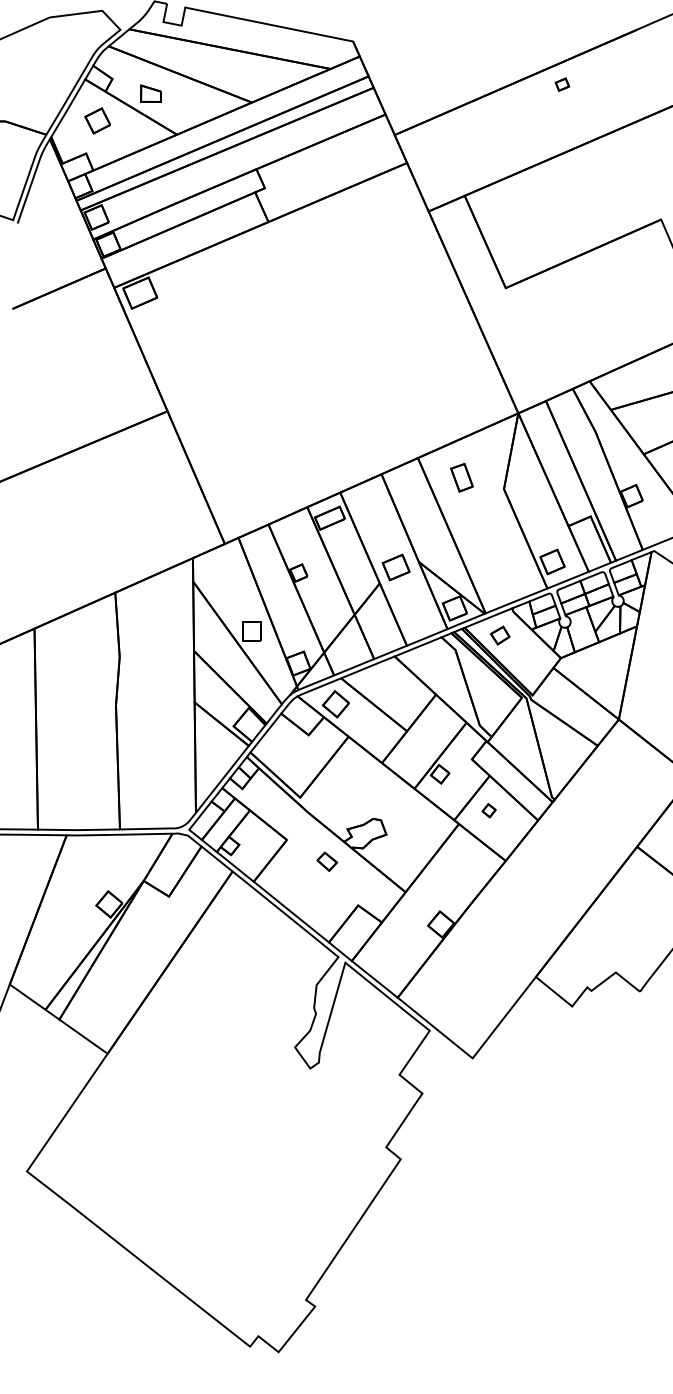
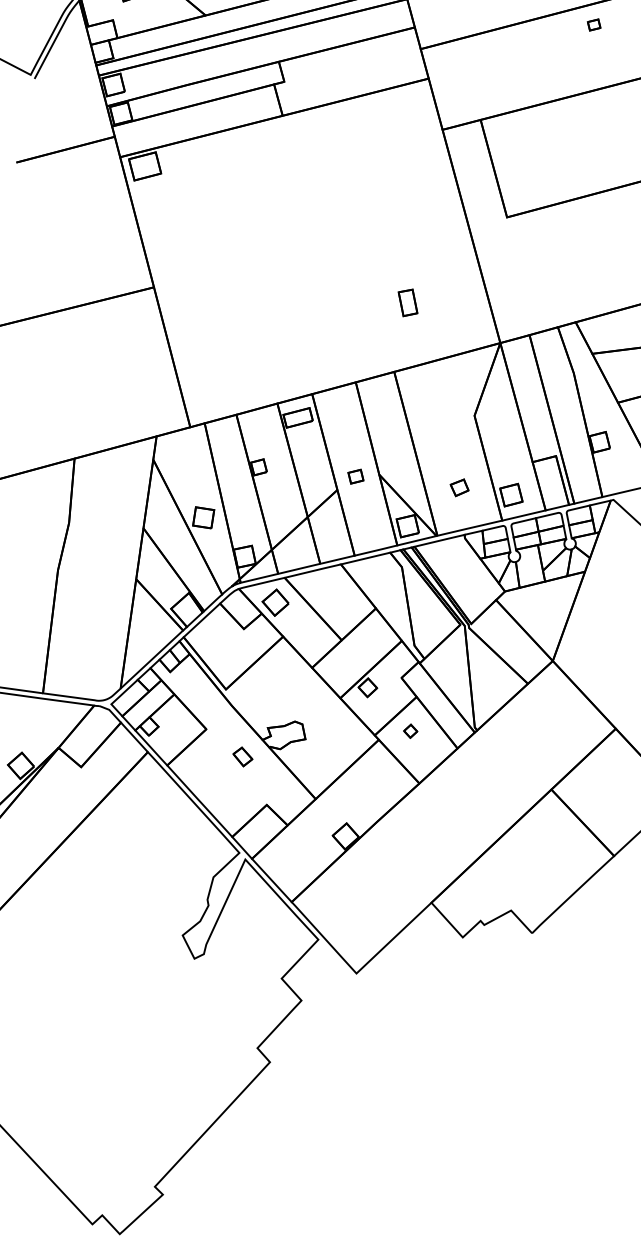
part: (461, 477) -> (407, 302), moved
part: (395, 567) -> (355, 476), size x0.6
part: (500, 635) -> (459, 487), moved

